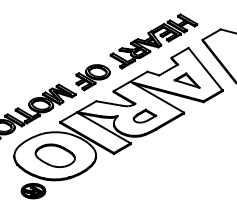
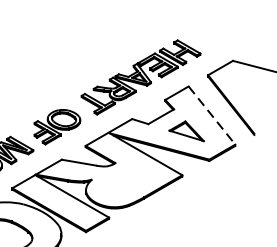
line: (205, 69) -> (211, 115), solid -> dashed
part: (144, 115) -> (128, 179), removed

